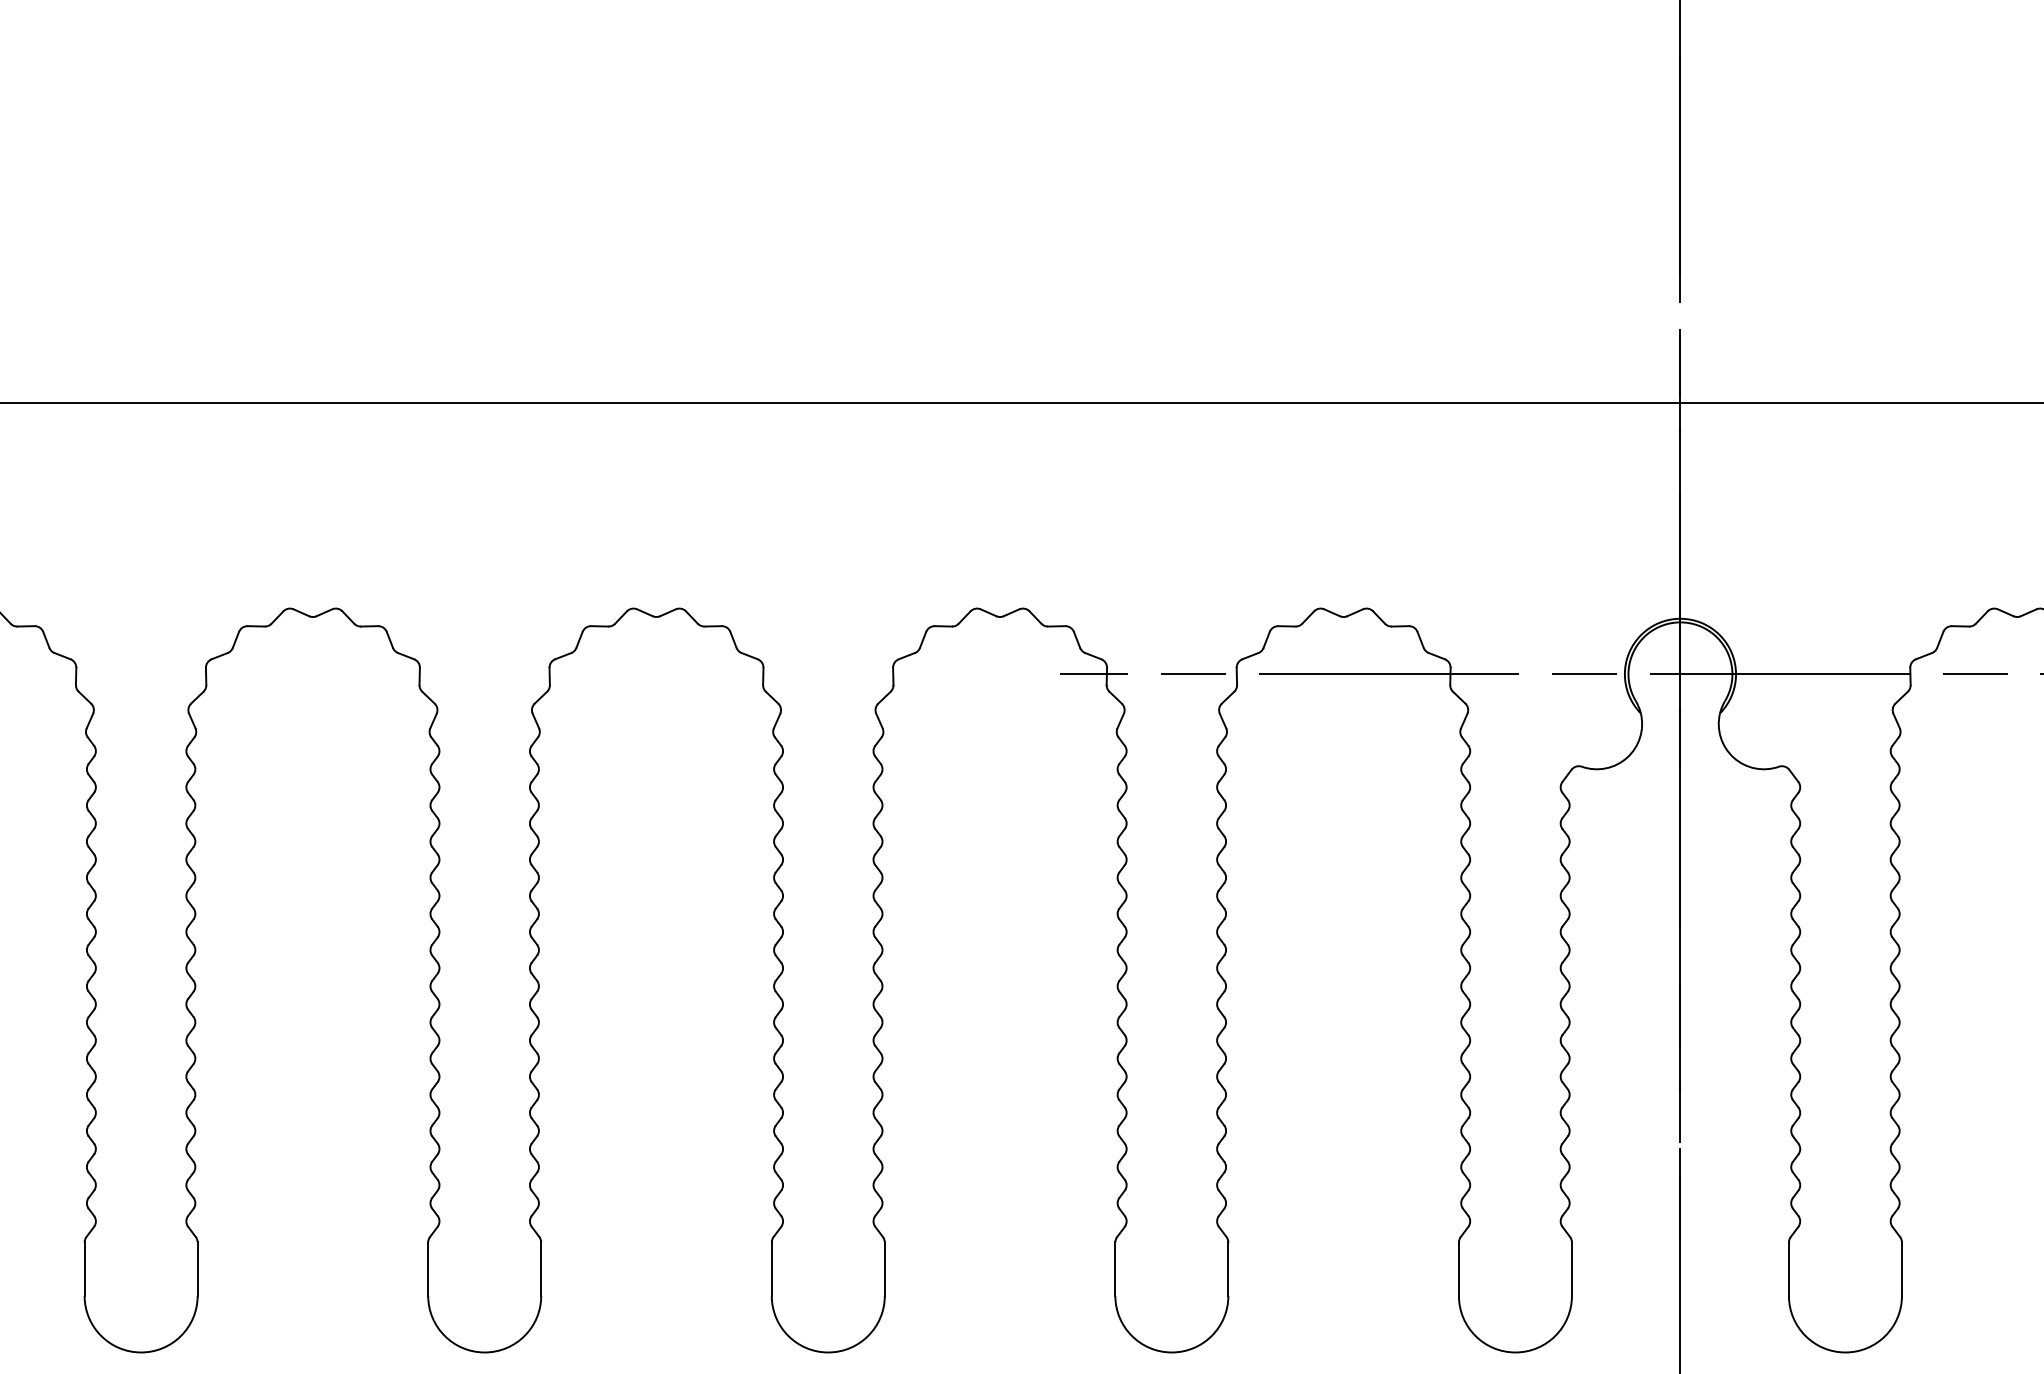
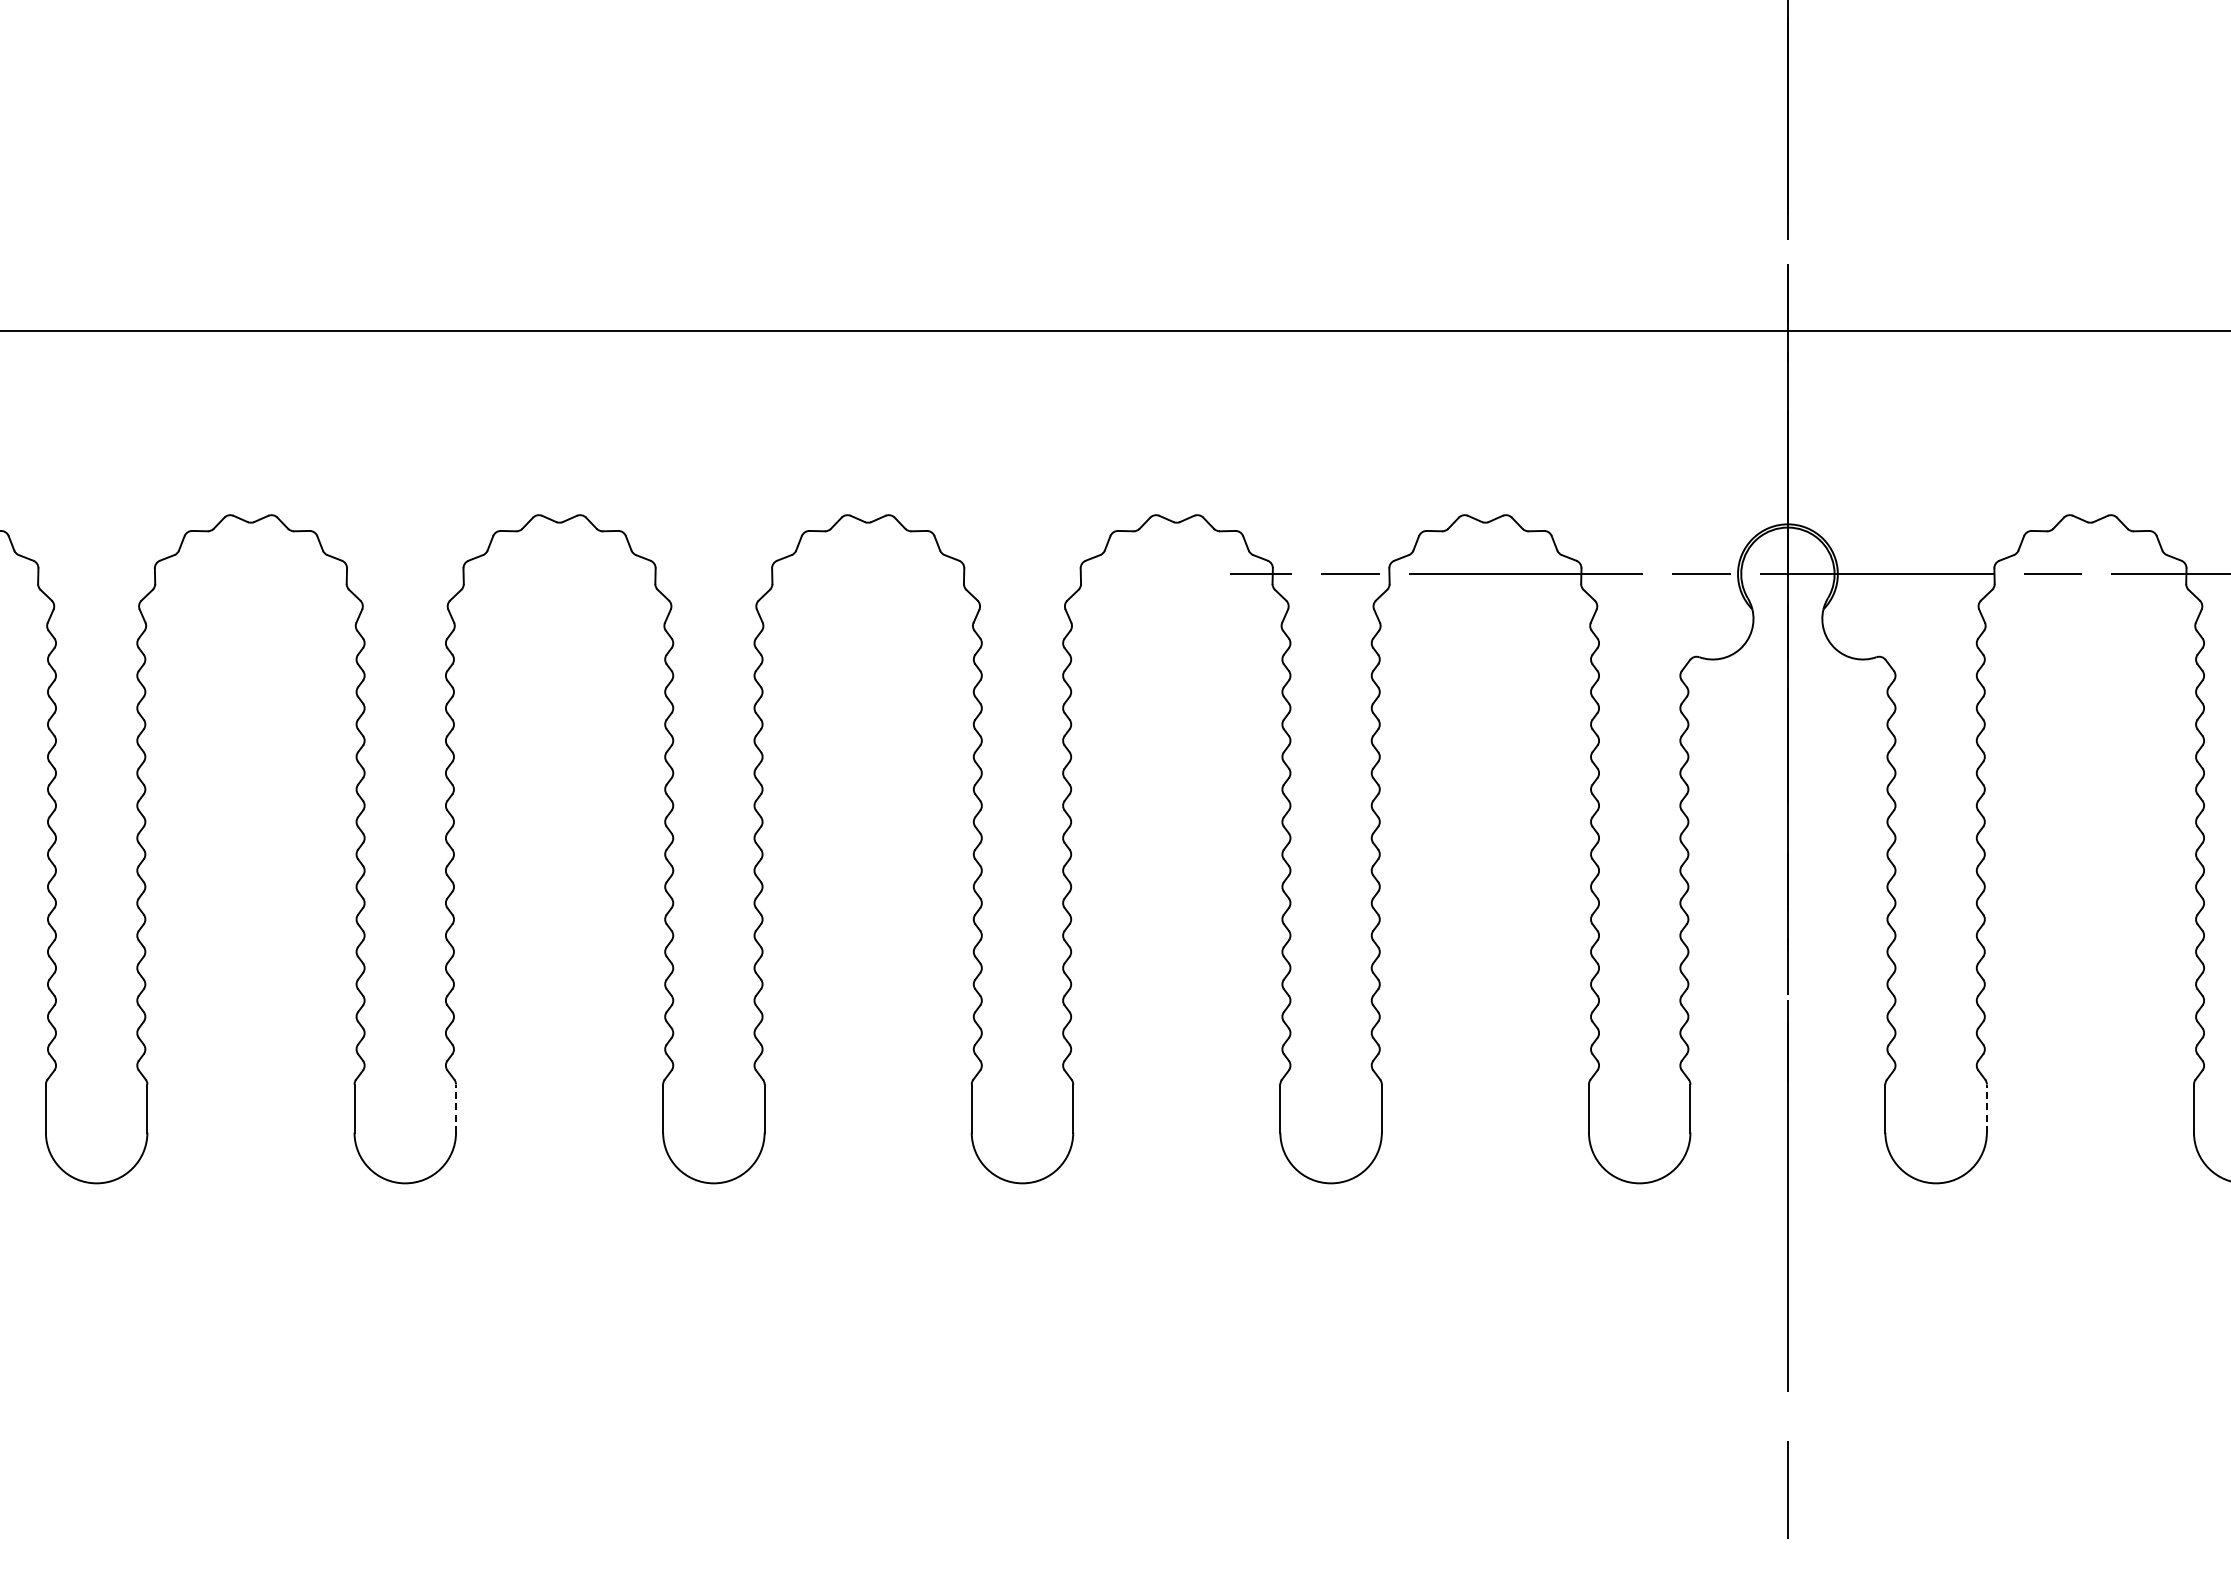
line: (198, 1269) -> (456, 1108), solid -> dashed
line: (1901, 1269) -> (1986, 1108), solid -> dashed

